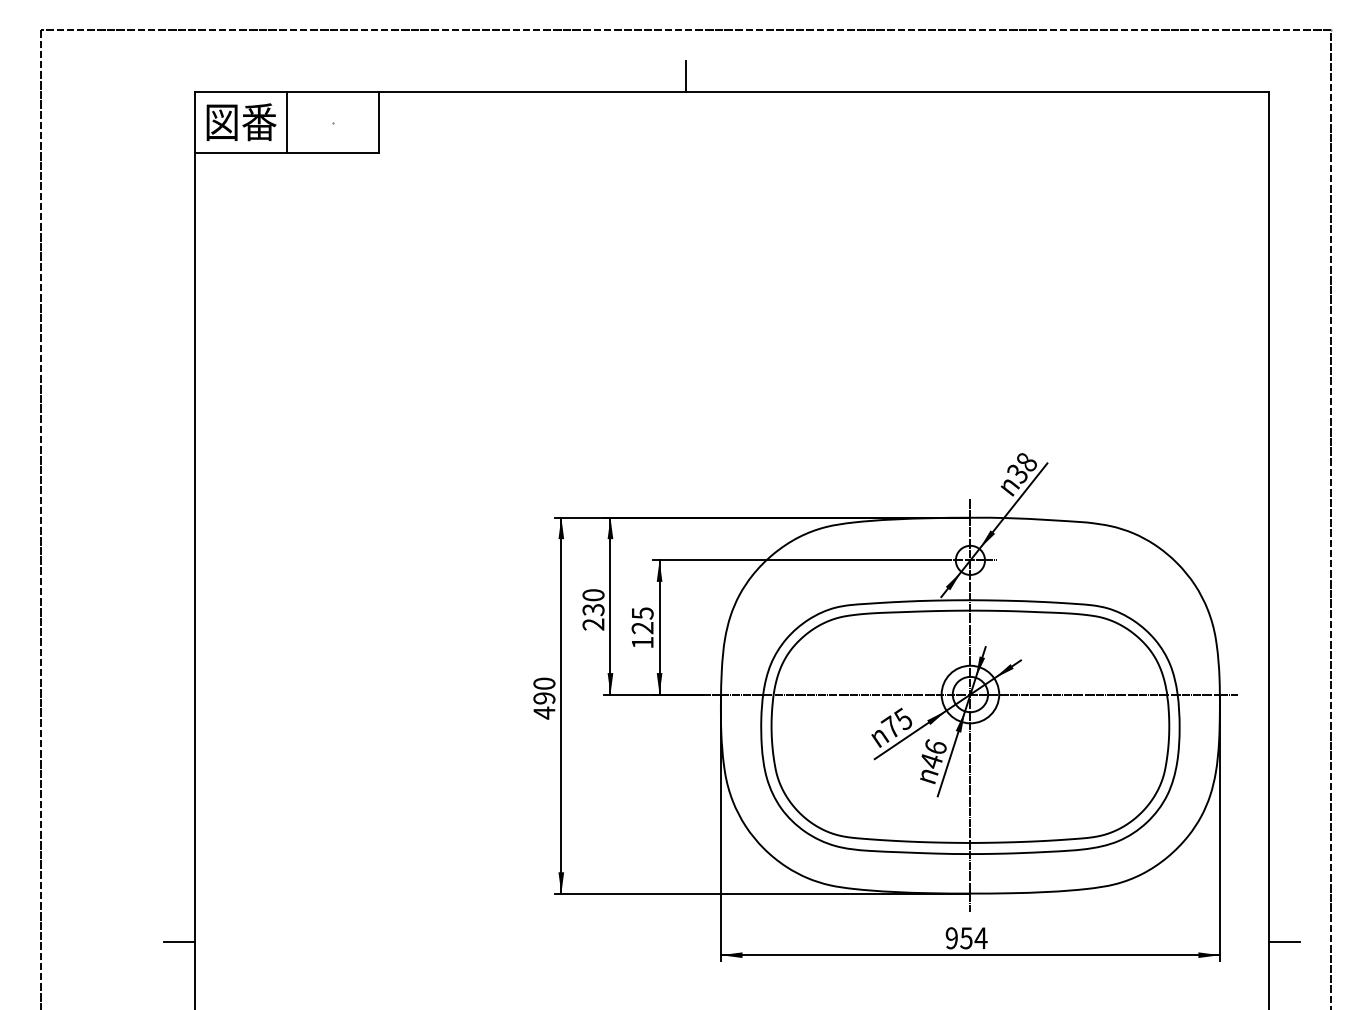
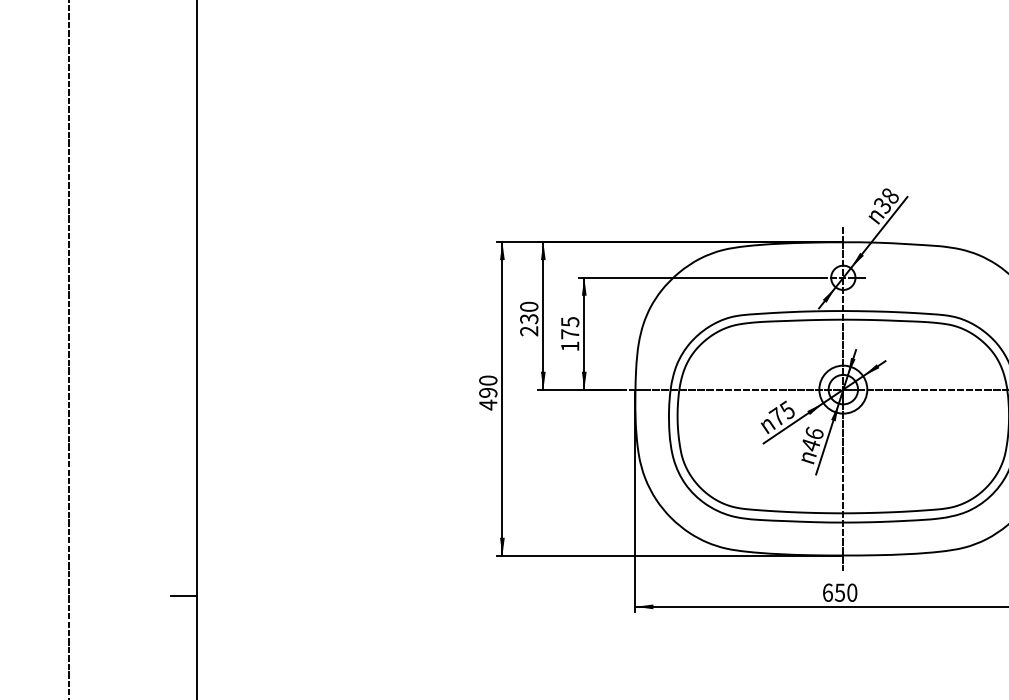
text: (642, 628) -> (570, 334), 125 -> 175
text: (966, 938) -> (840, 592), 954 -> 650

